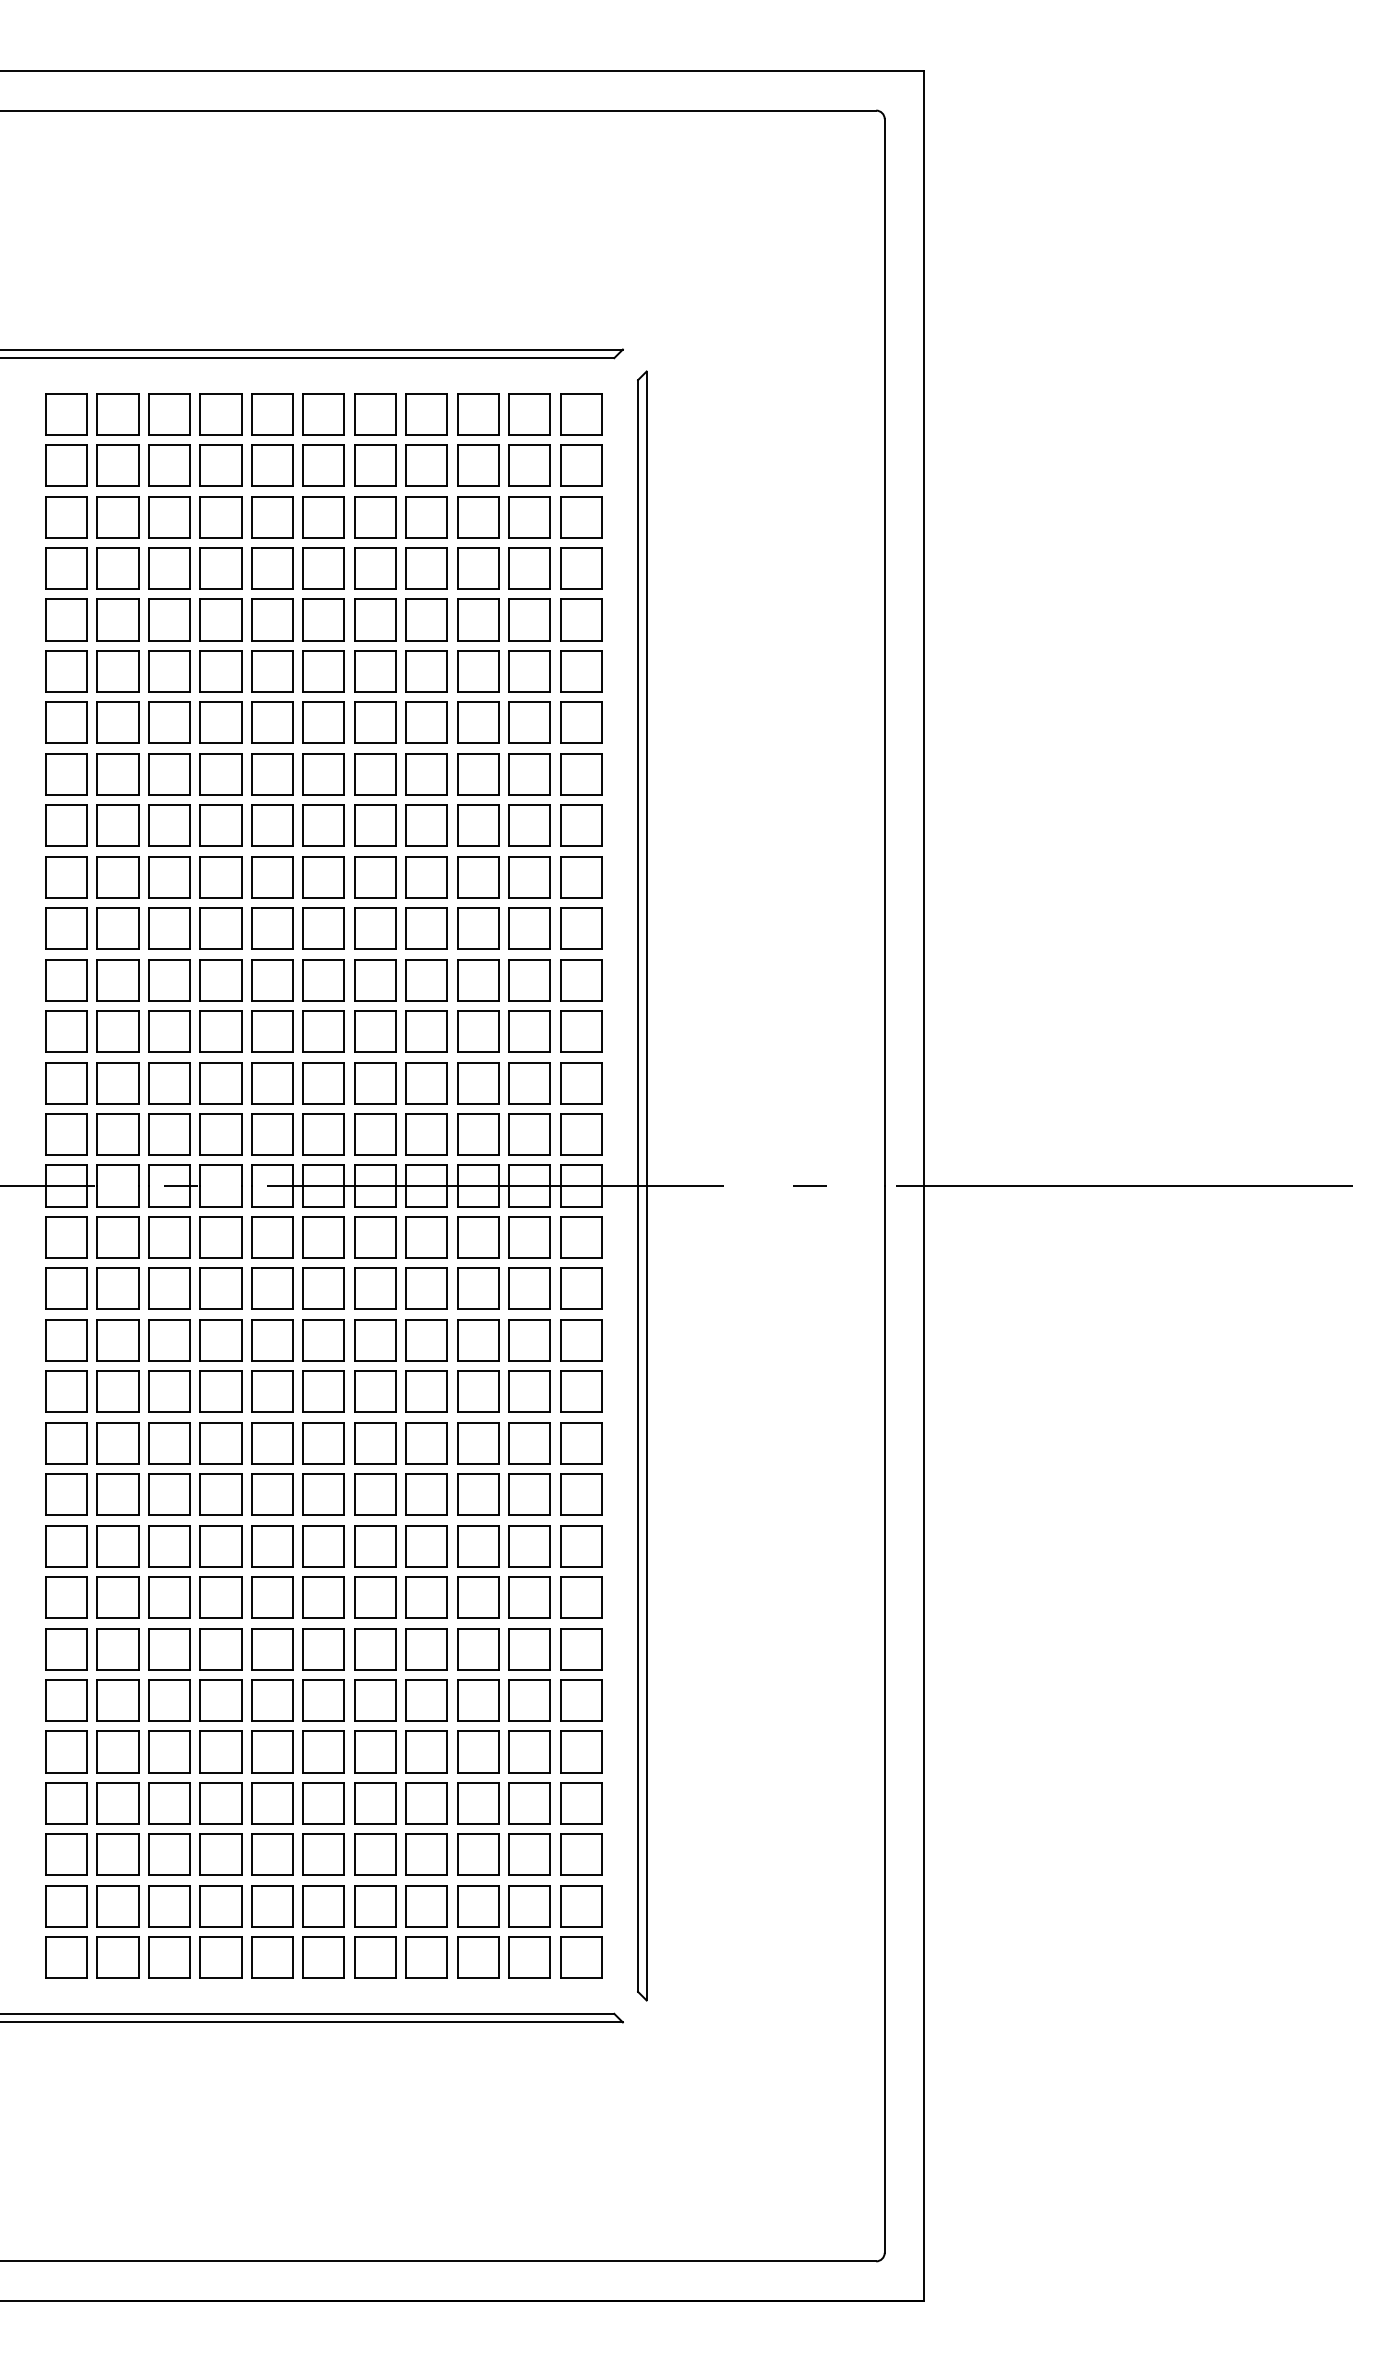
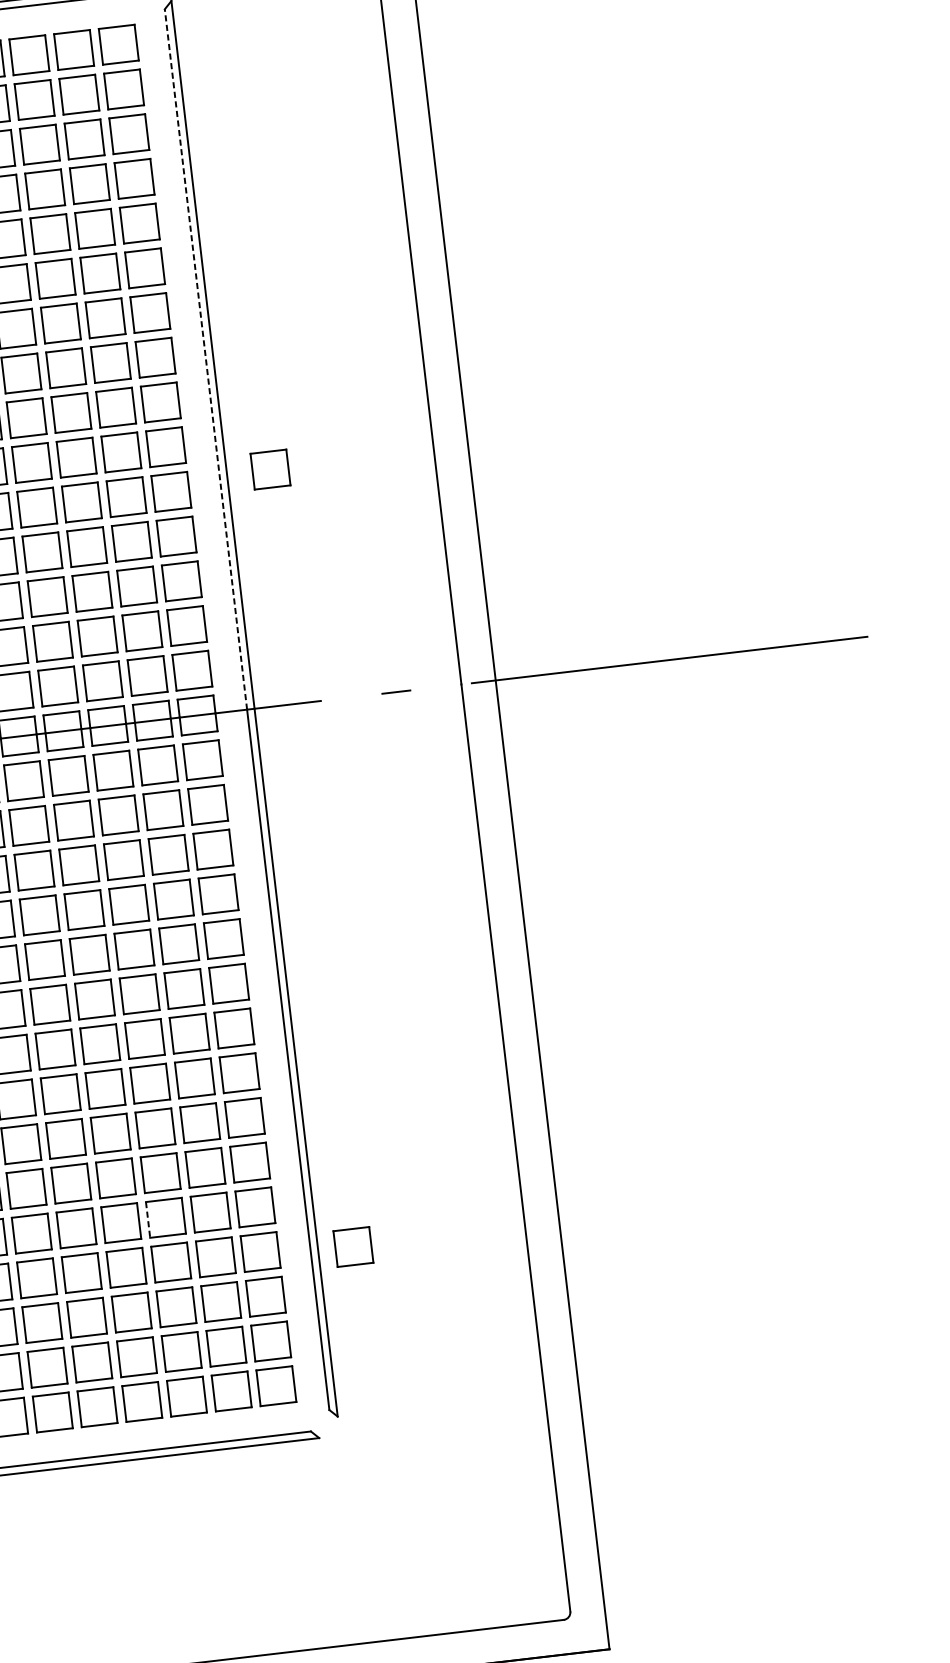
line: (638, 783) -> (206, 359), solid -> dashed
part: (696, 916) -> (270, 469), added
line: (457, 1751) -> (147, 1219), solid -> dashed
part: (687, 1810) -> (353, 1247), added

